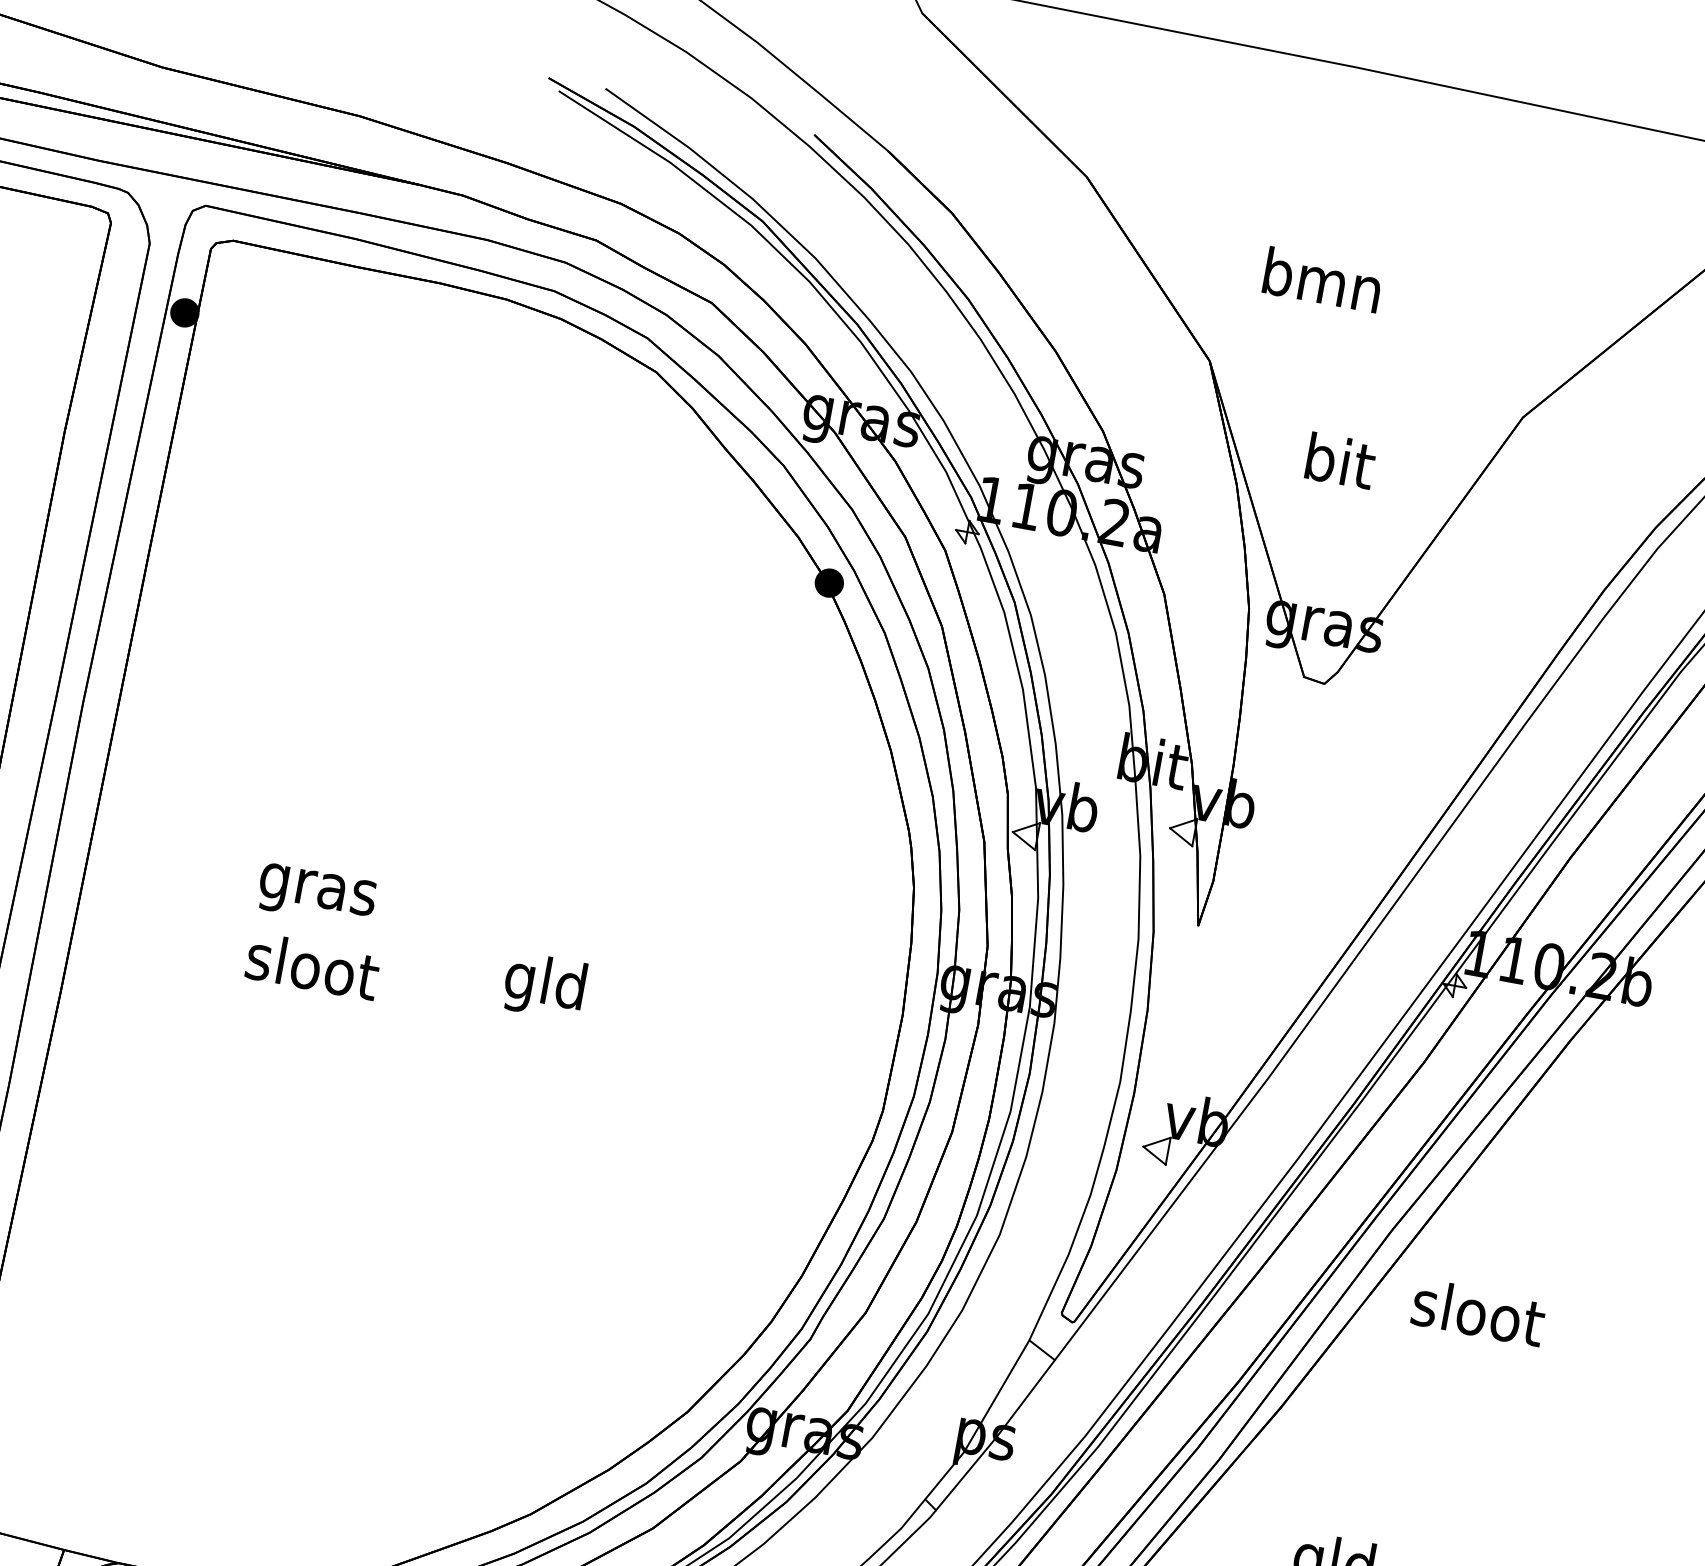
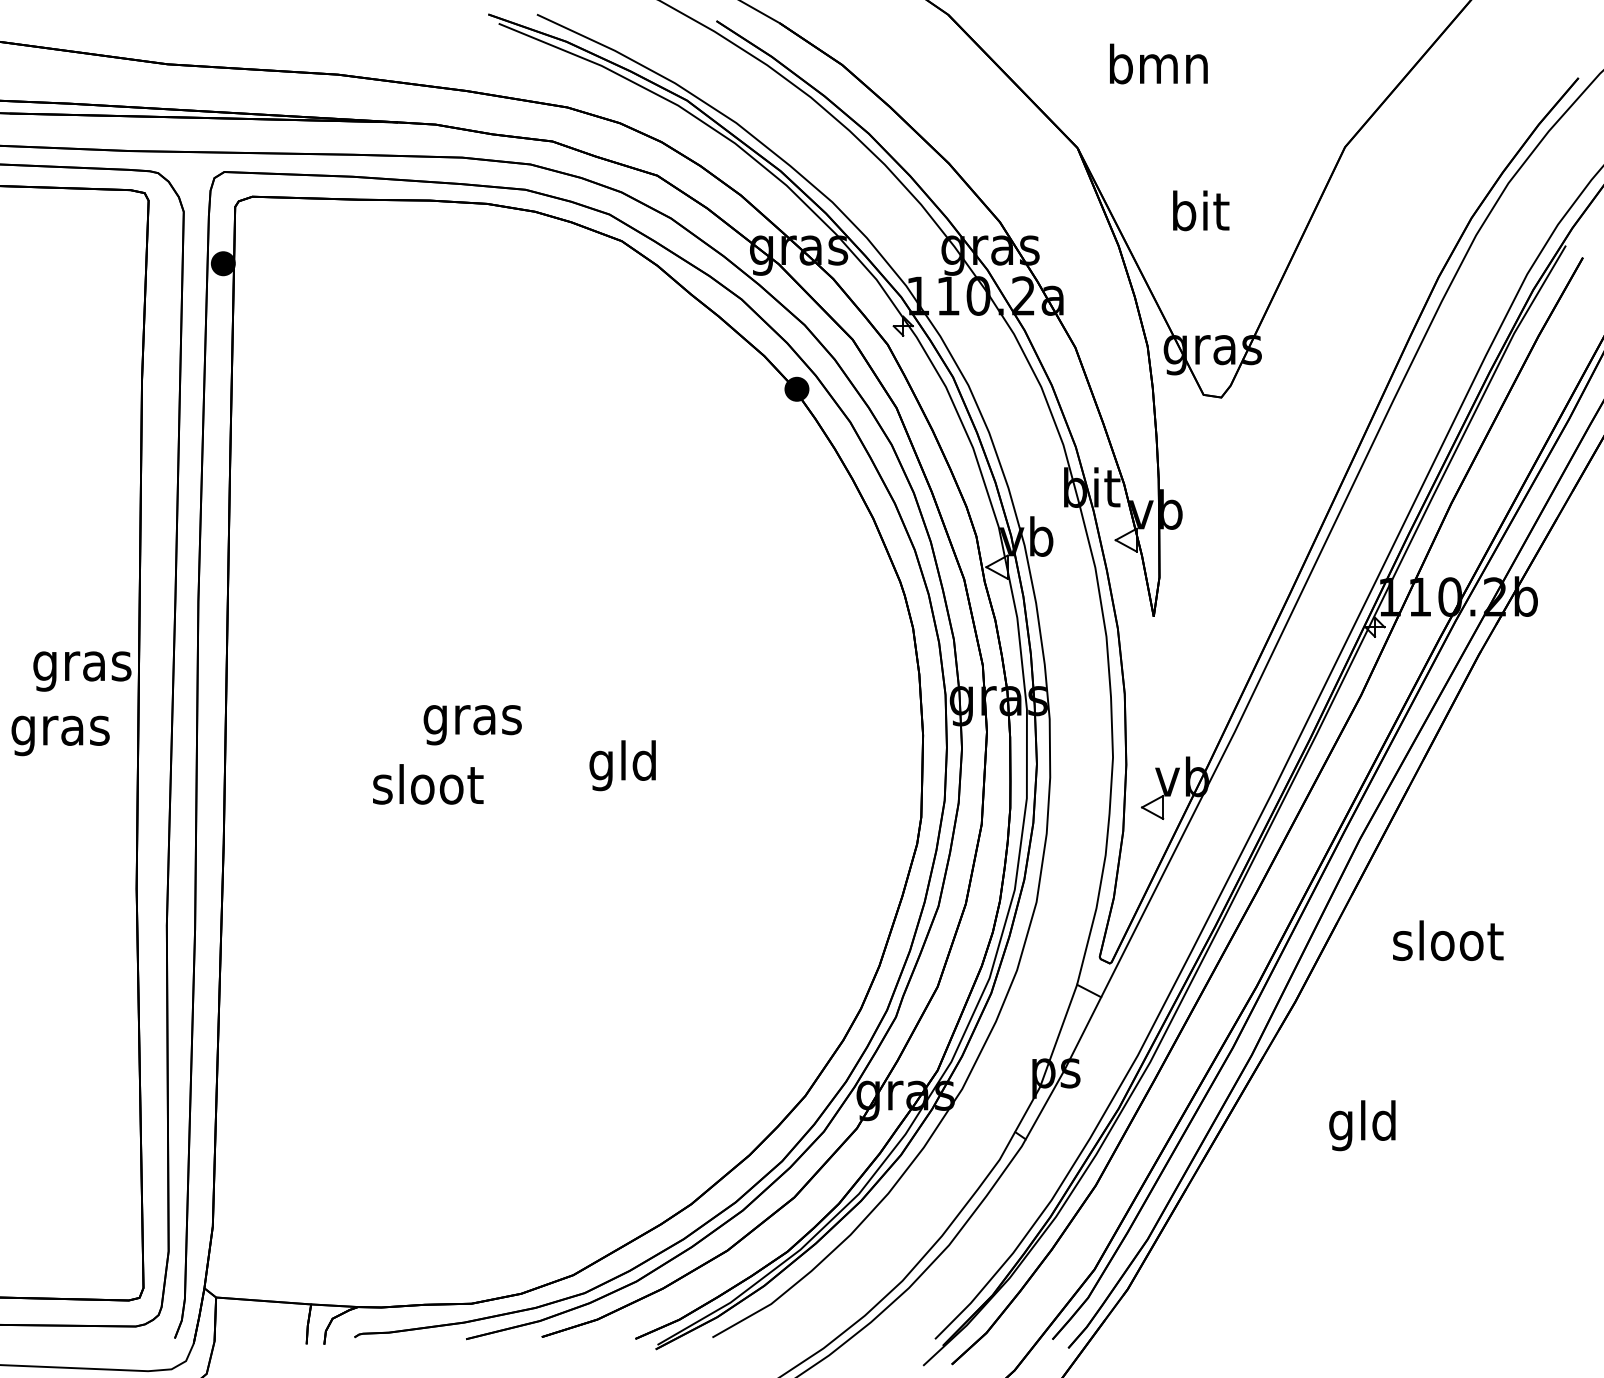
text: (316, 895) -> (472, 725), moved
text: (1479, 1312) -> (1448, 940), moved

